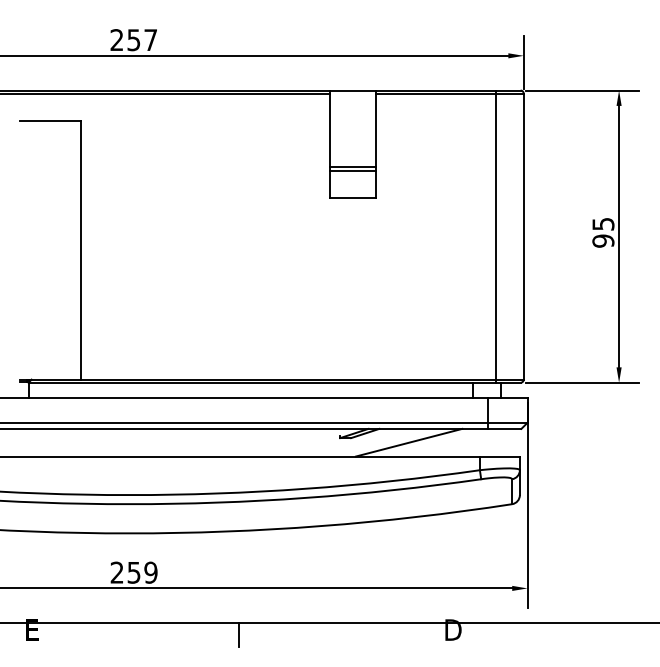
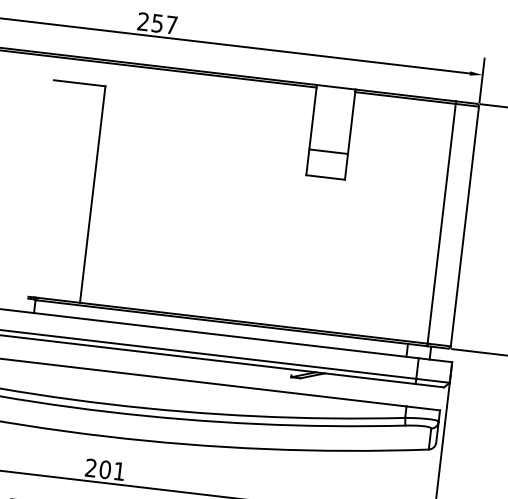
line: (352, 170) -> (327, 154), removed
line: (408, 442) -> (348, 387), removed
text: (142, 572) -> (112, 470), 259 -> 201

